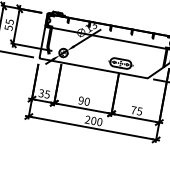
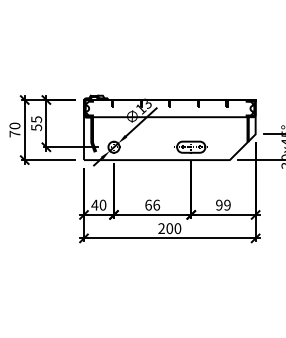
text: (44, 93) -> (98, 204), 35 -> 40
text: (84, 100) -> (152, 204), 90 -> 66
text: (136, 110) -> (223, 204), 75 -> 99

